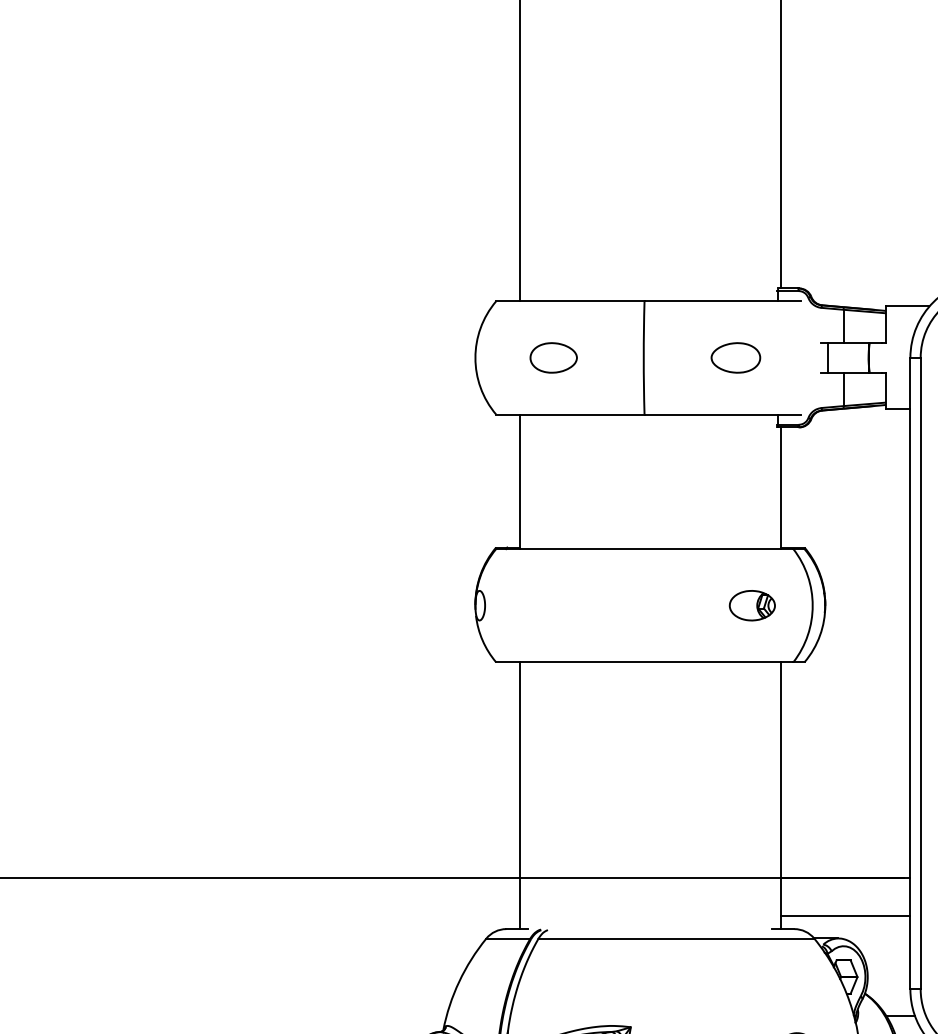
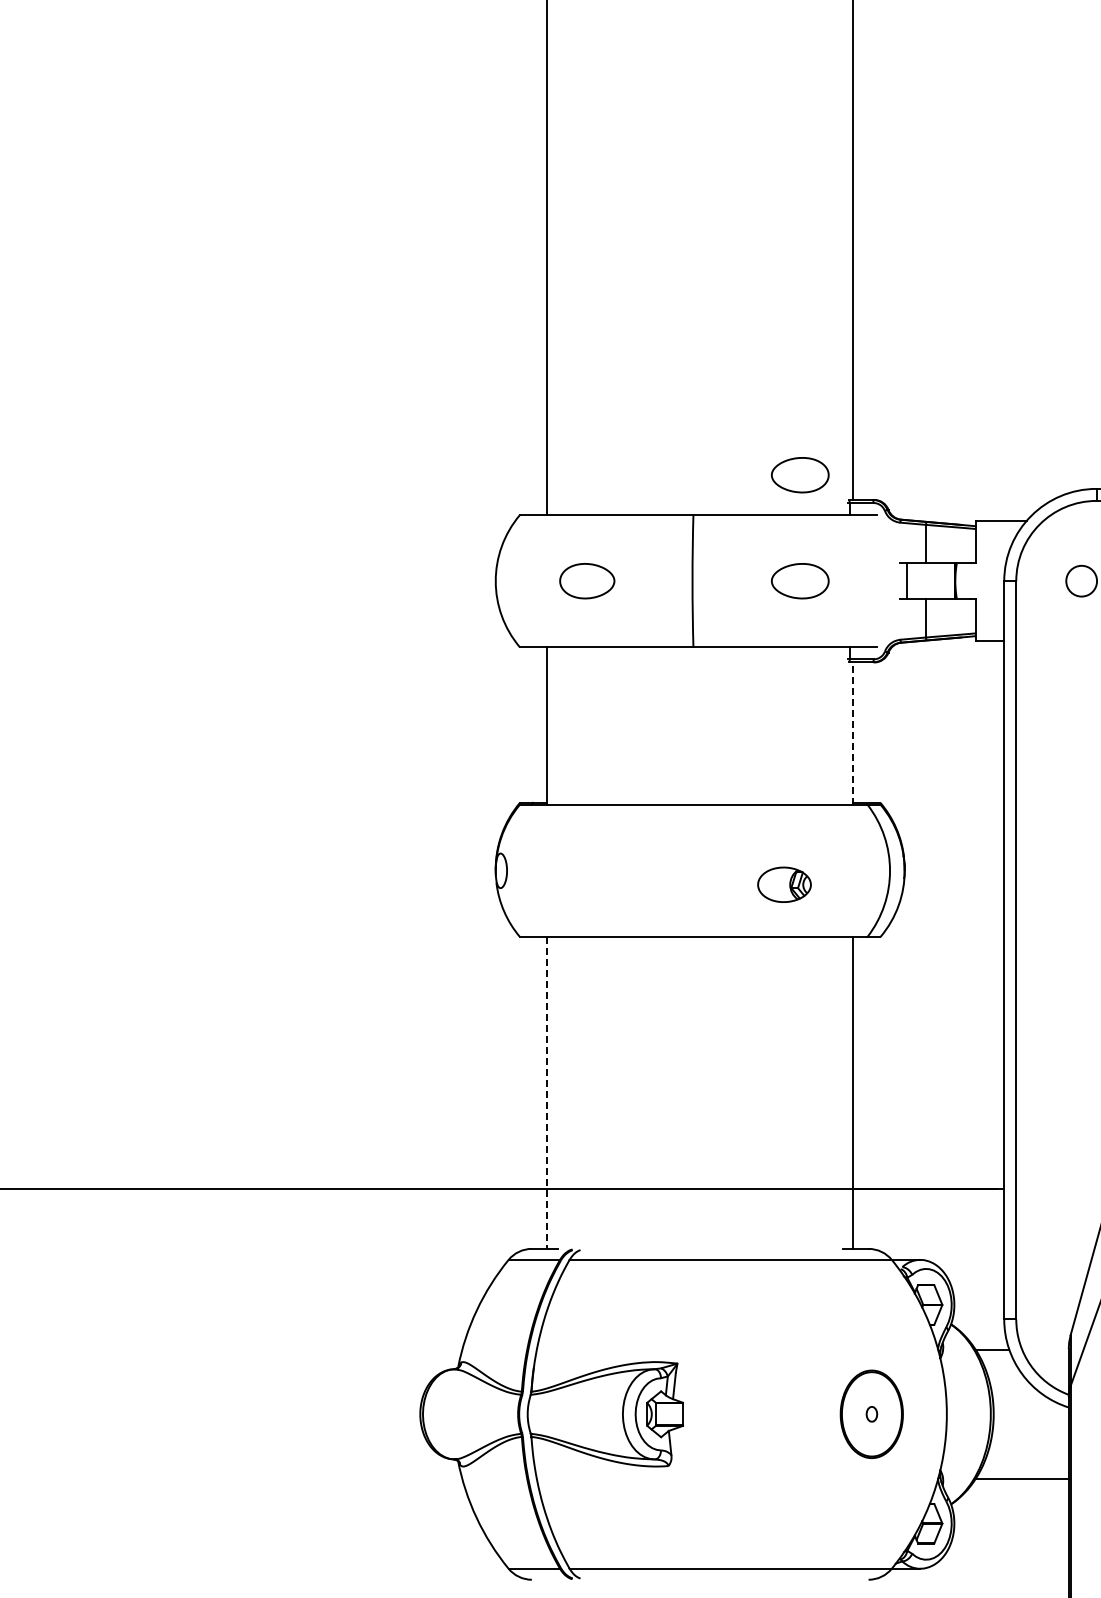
part: (736, 267) -> (800, 475), added
line: (781, 488) -> (853, 733), solid -> dashed
part: (752, 605) -> (784, 884), moved
line: (519, 795) -> (547, 1092), solid -> dashed
line: (845, 915) -> (928, 1233), removed

